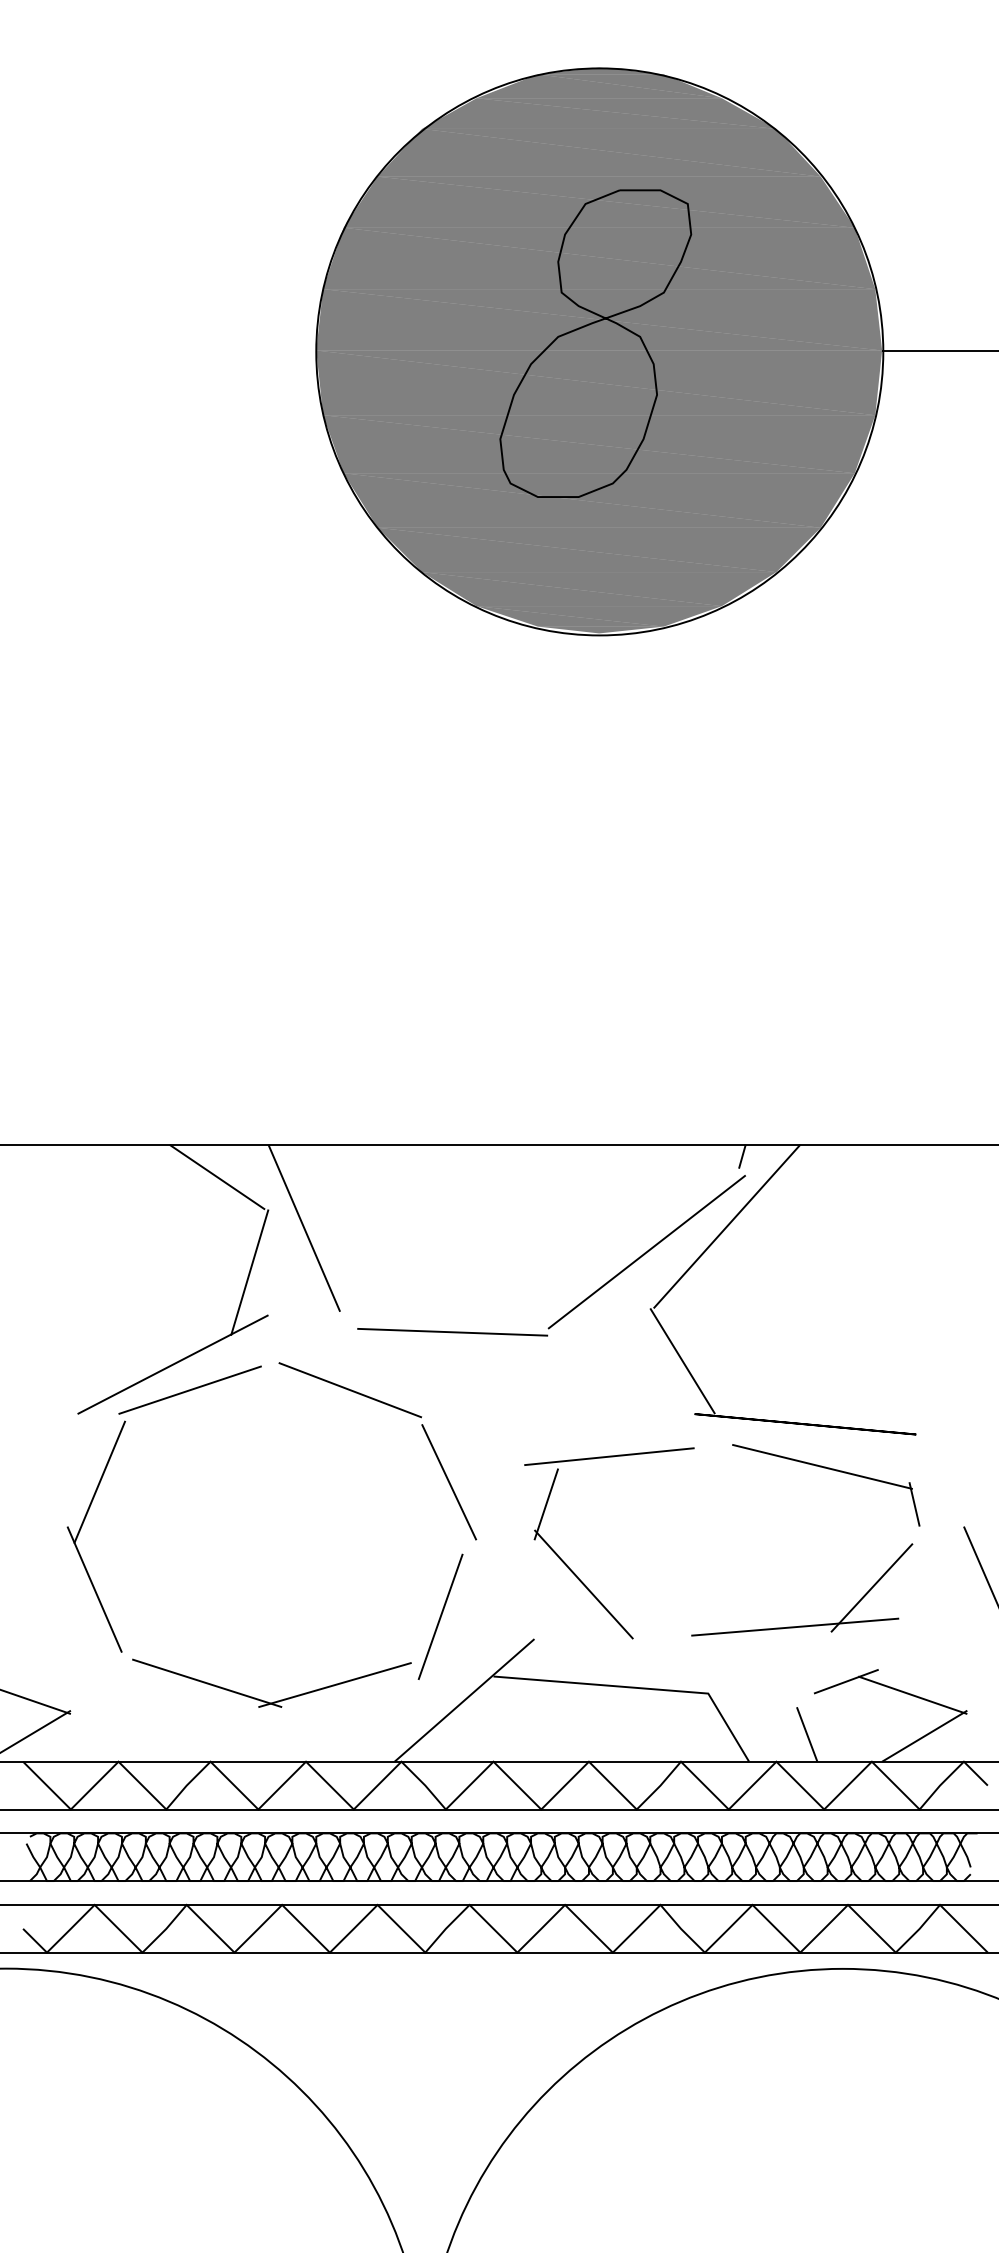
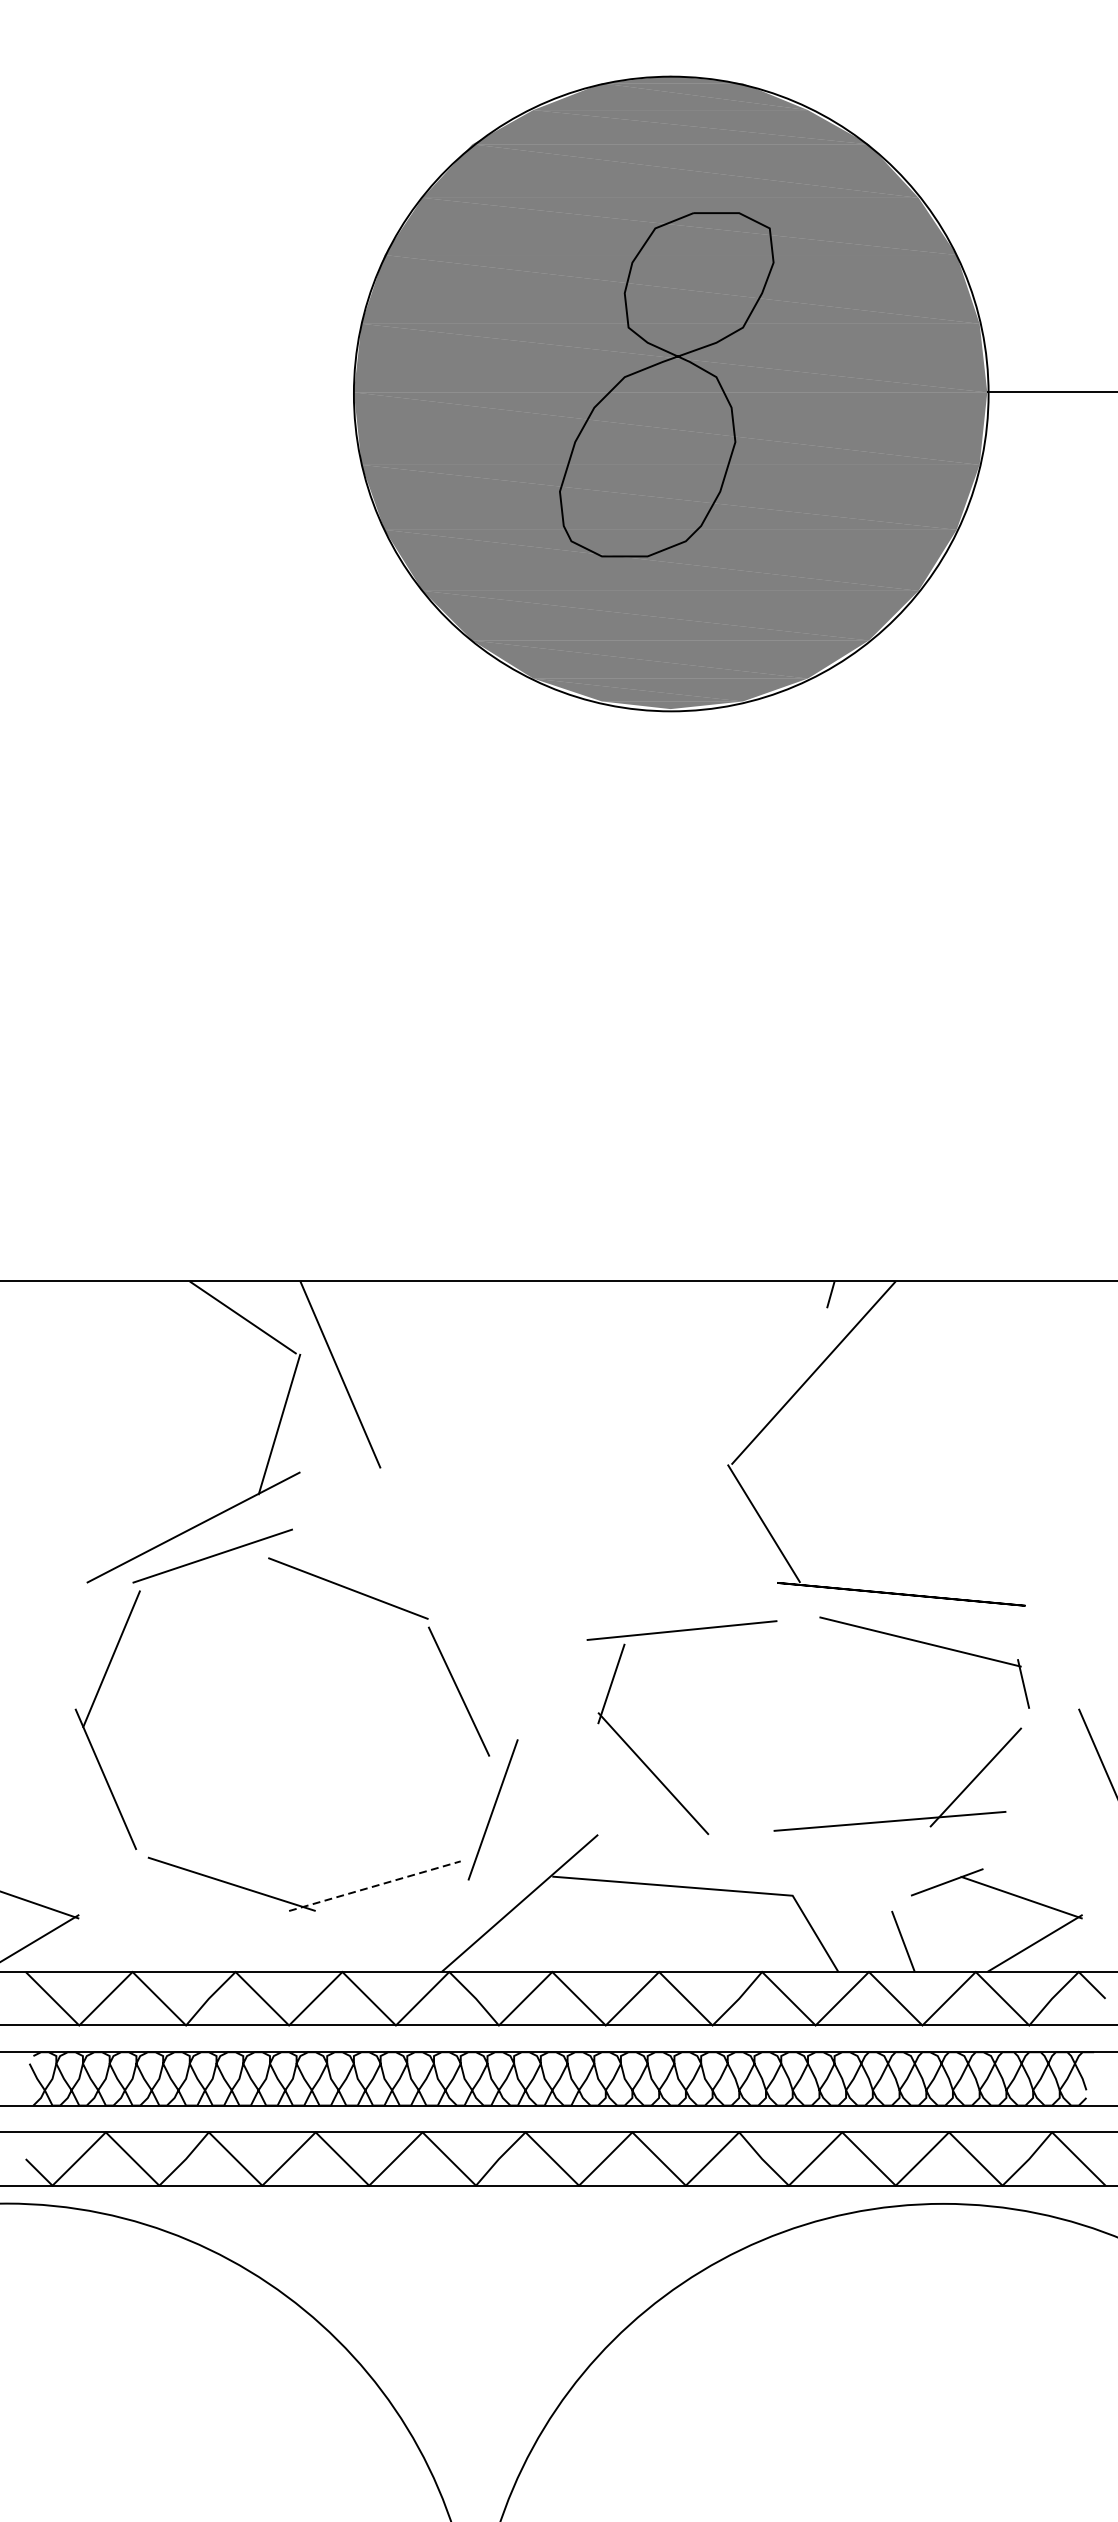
part: (582, 1300) -> (651, 1455), removed
part: (392, 1407) -> (395, 1607), moved
line: (335, 1685) -> (375, 1886), solid -> dashed

